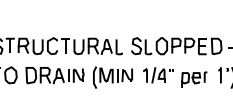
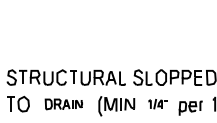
part: (157, 74) -> (157, 103), size x0.7
part: (54, 75) -> (63, 104), size x0.7

